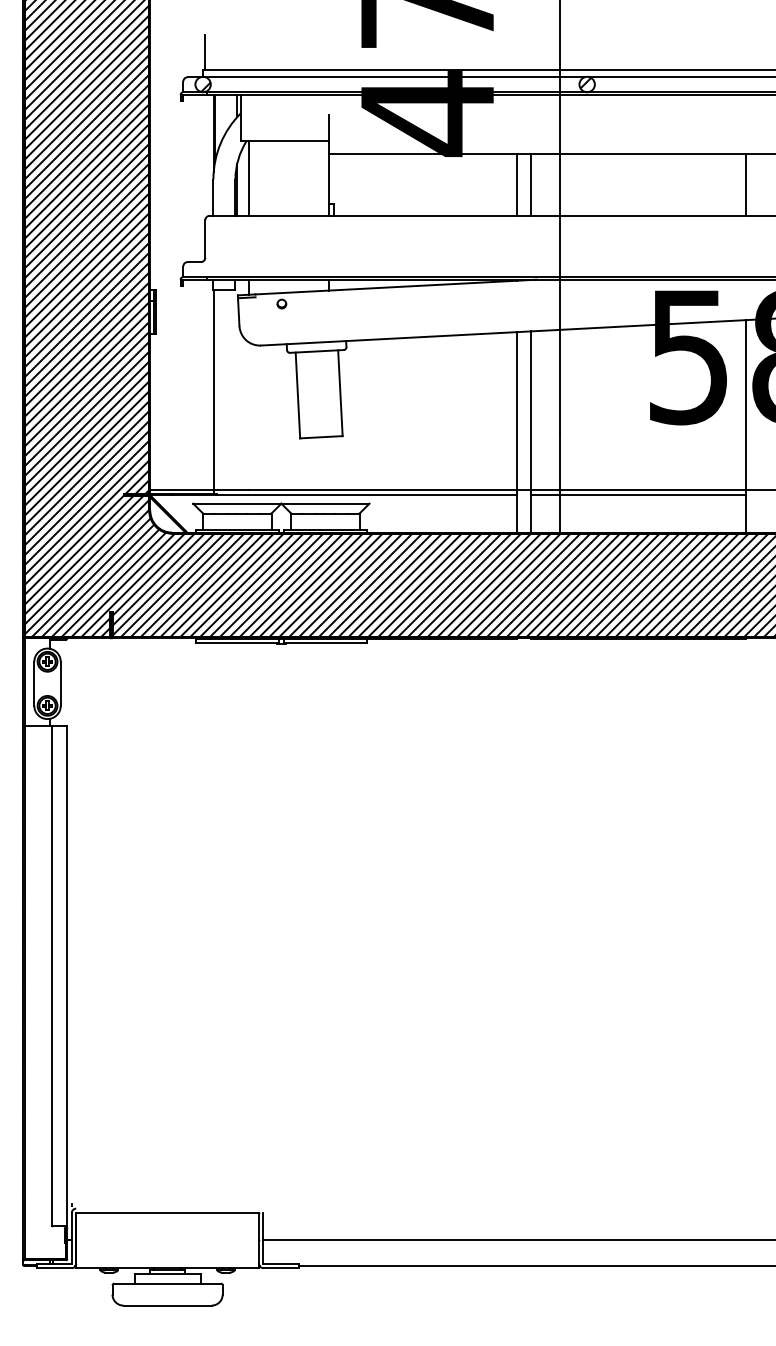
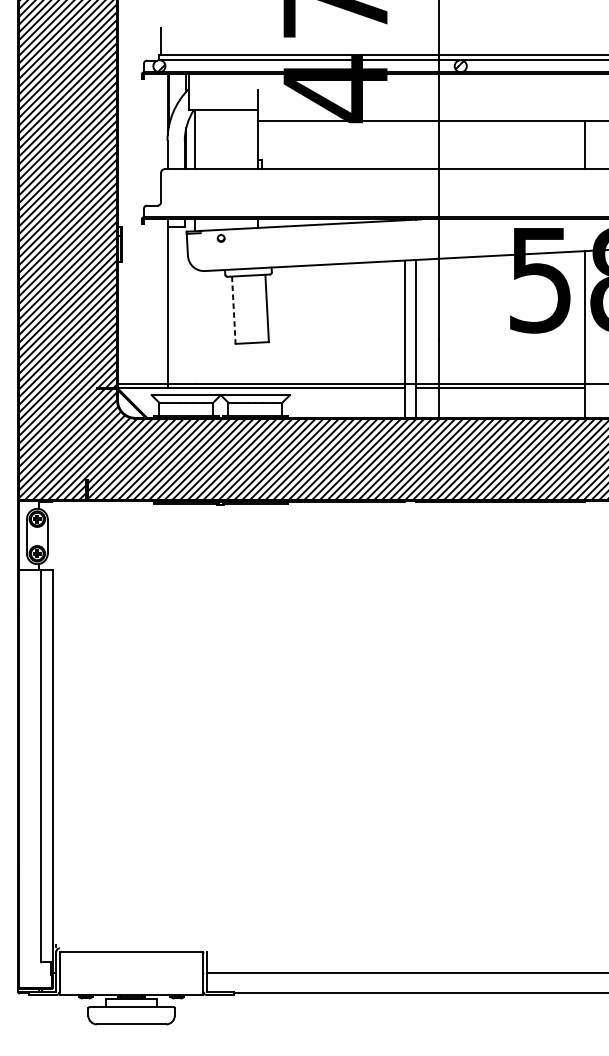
line: (516, 184) -> (405, 144), removed
line: (530, 184) -> (416, 144), removed
line: (297, 395) -> (233, 310), solid -> dashed

